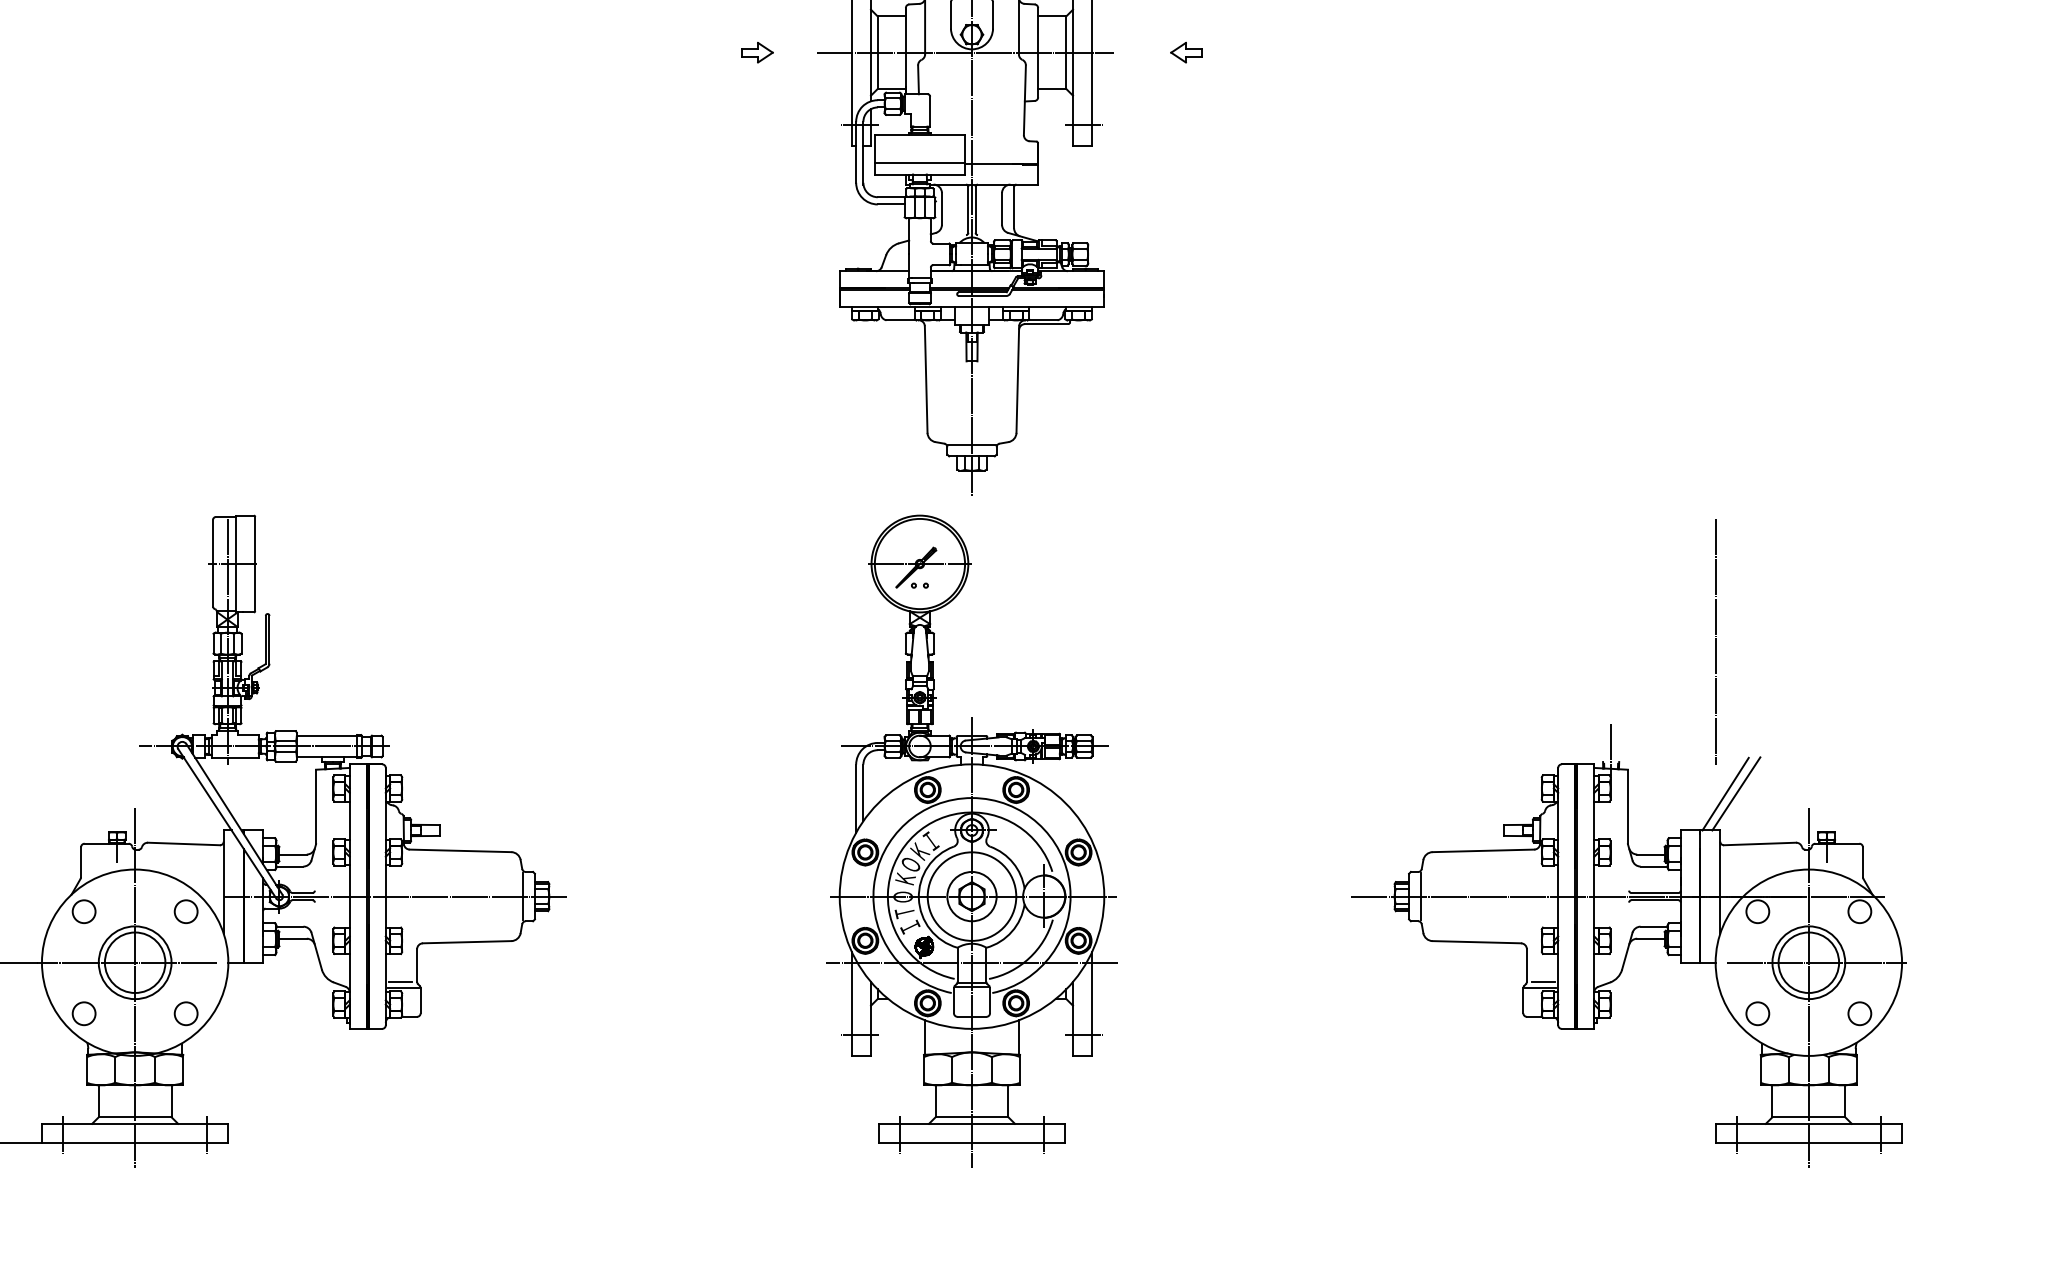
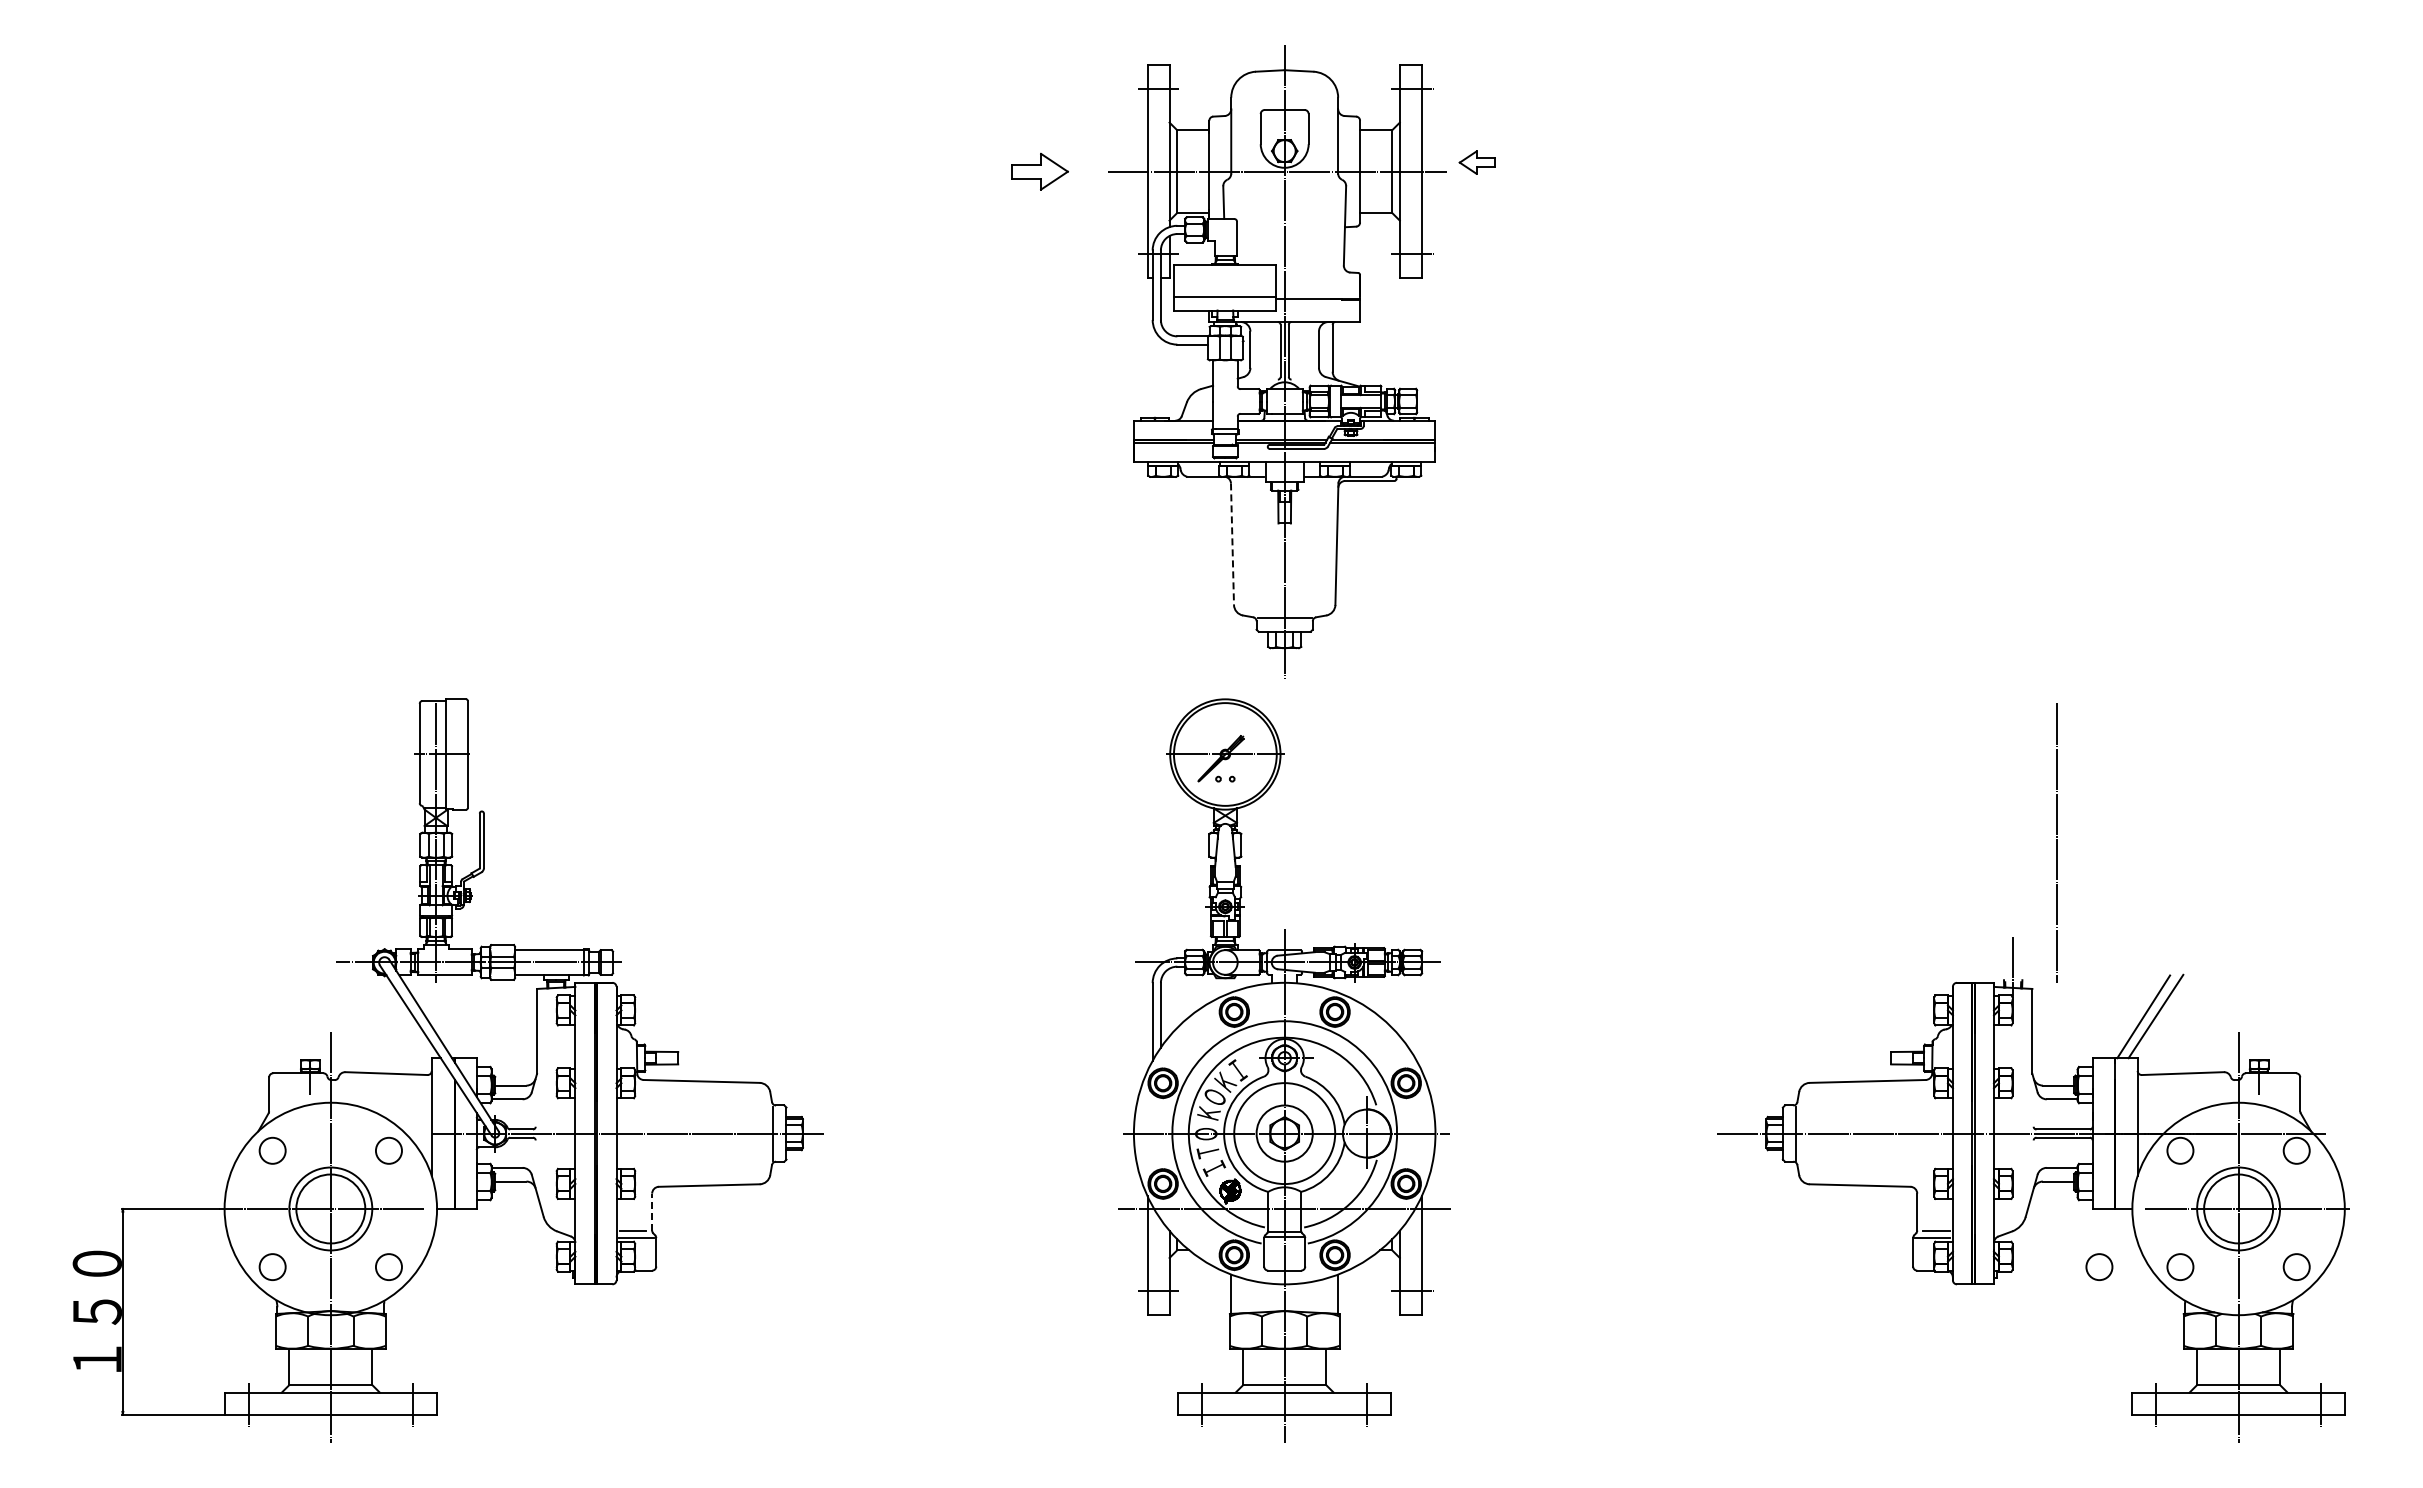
part: (757, 52) -> (1040, 171), size x1.6
part: (1185, 52) -> (1476, 162), moved
line: (926, 379) -> (1232, 544), solid -> dashed
line: (1715, 641) -> (2056, 842), moved
line: (417, 964) -> (652, 1211), solid -> dashed
circle: (1686, 1013) -> (2099, 1266), added

